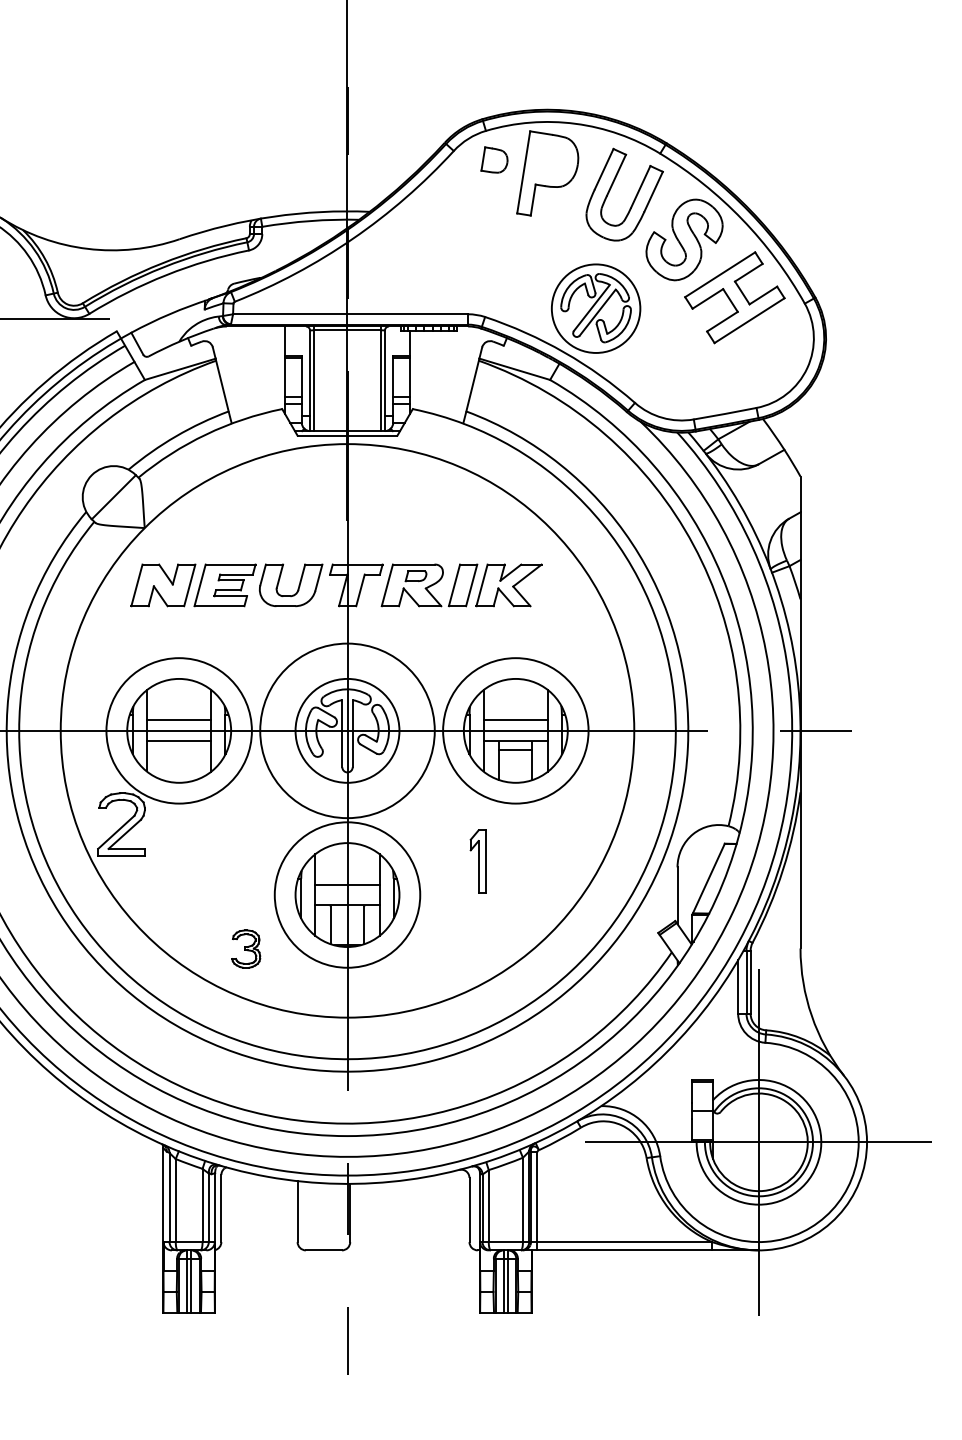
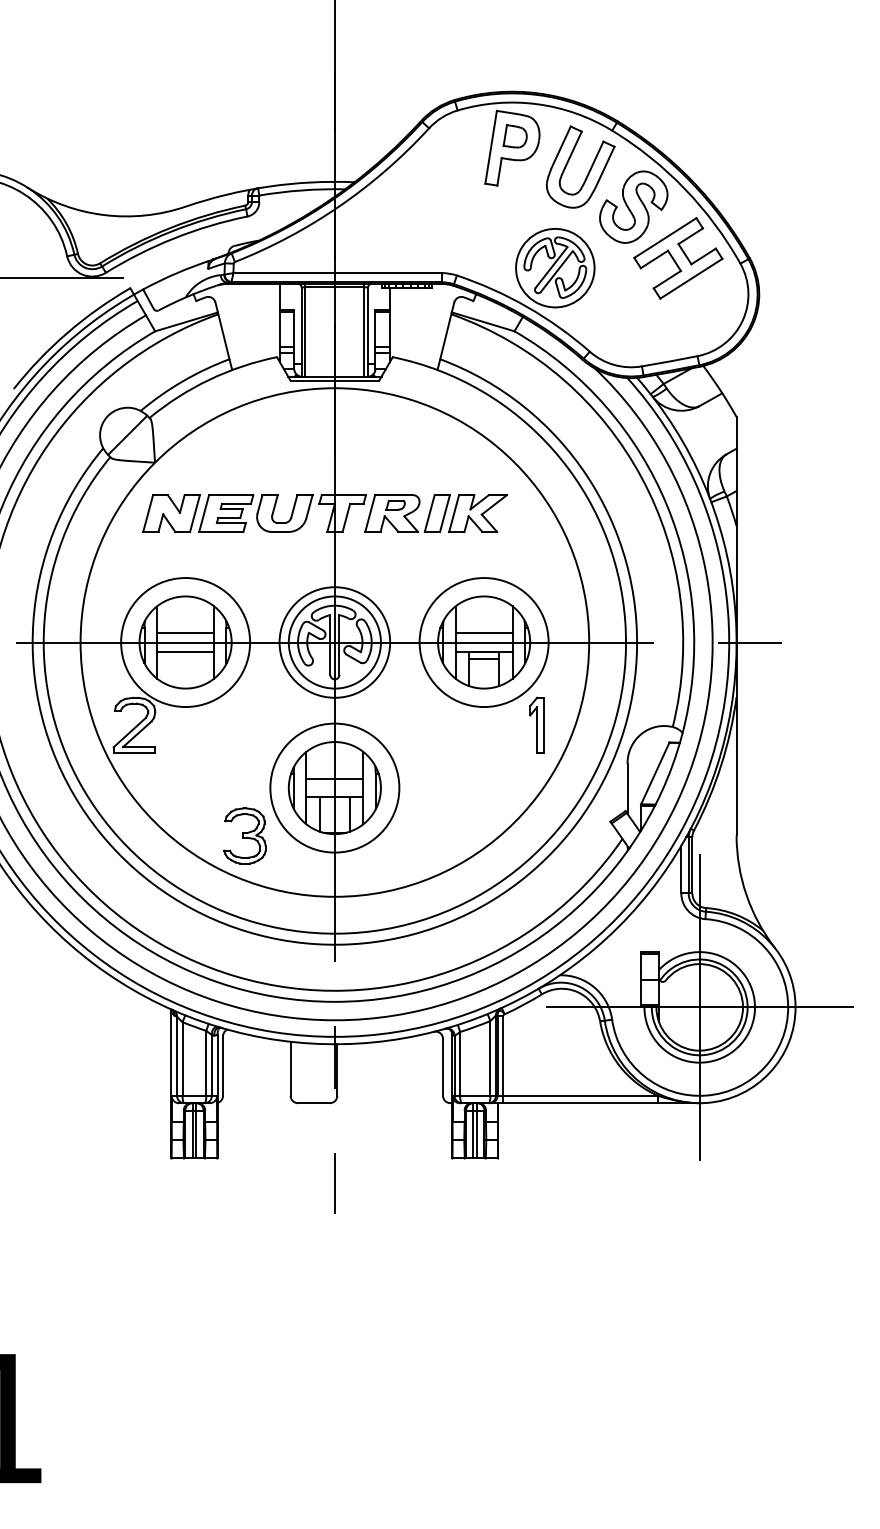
part: (493, 160) -> (514, 136), moved
circle: (347, 730) -> (334, 642), size x0.71
part: (477, 860) -> (536, 724), moved
part: (245, 948) -> (244, 835), size x1.67

